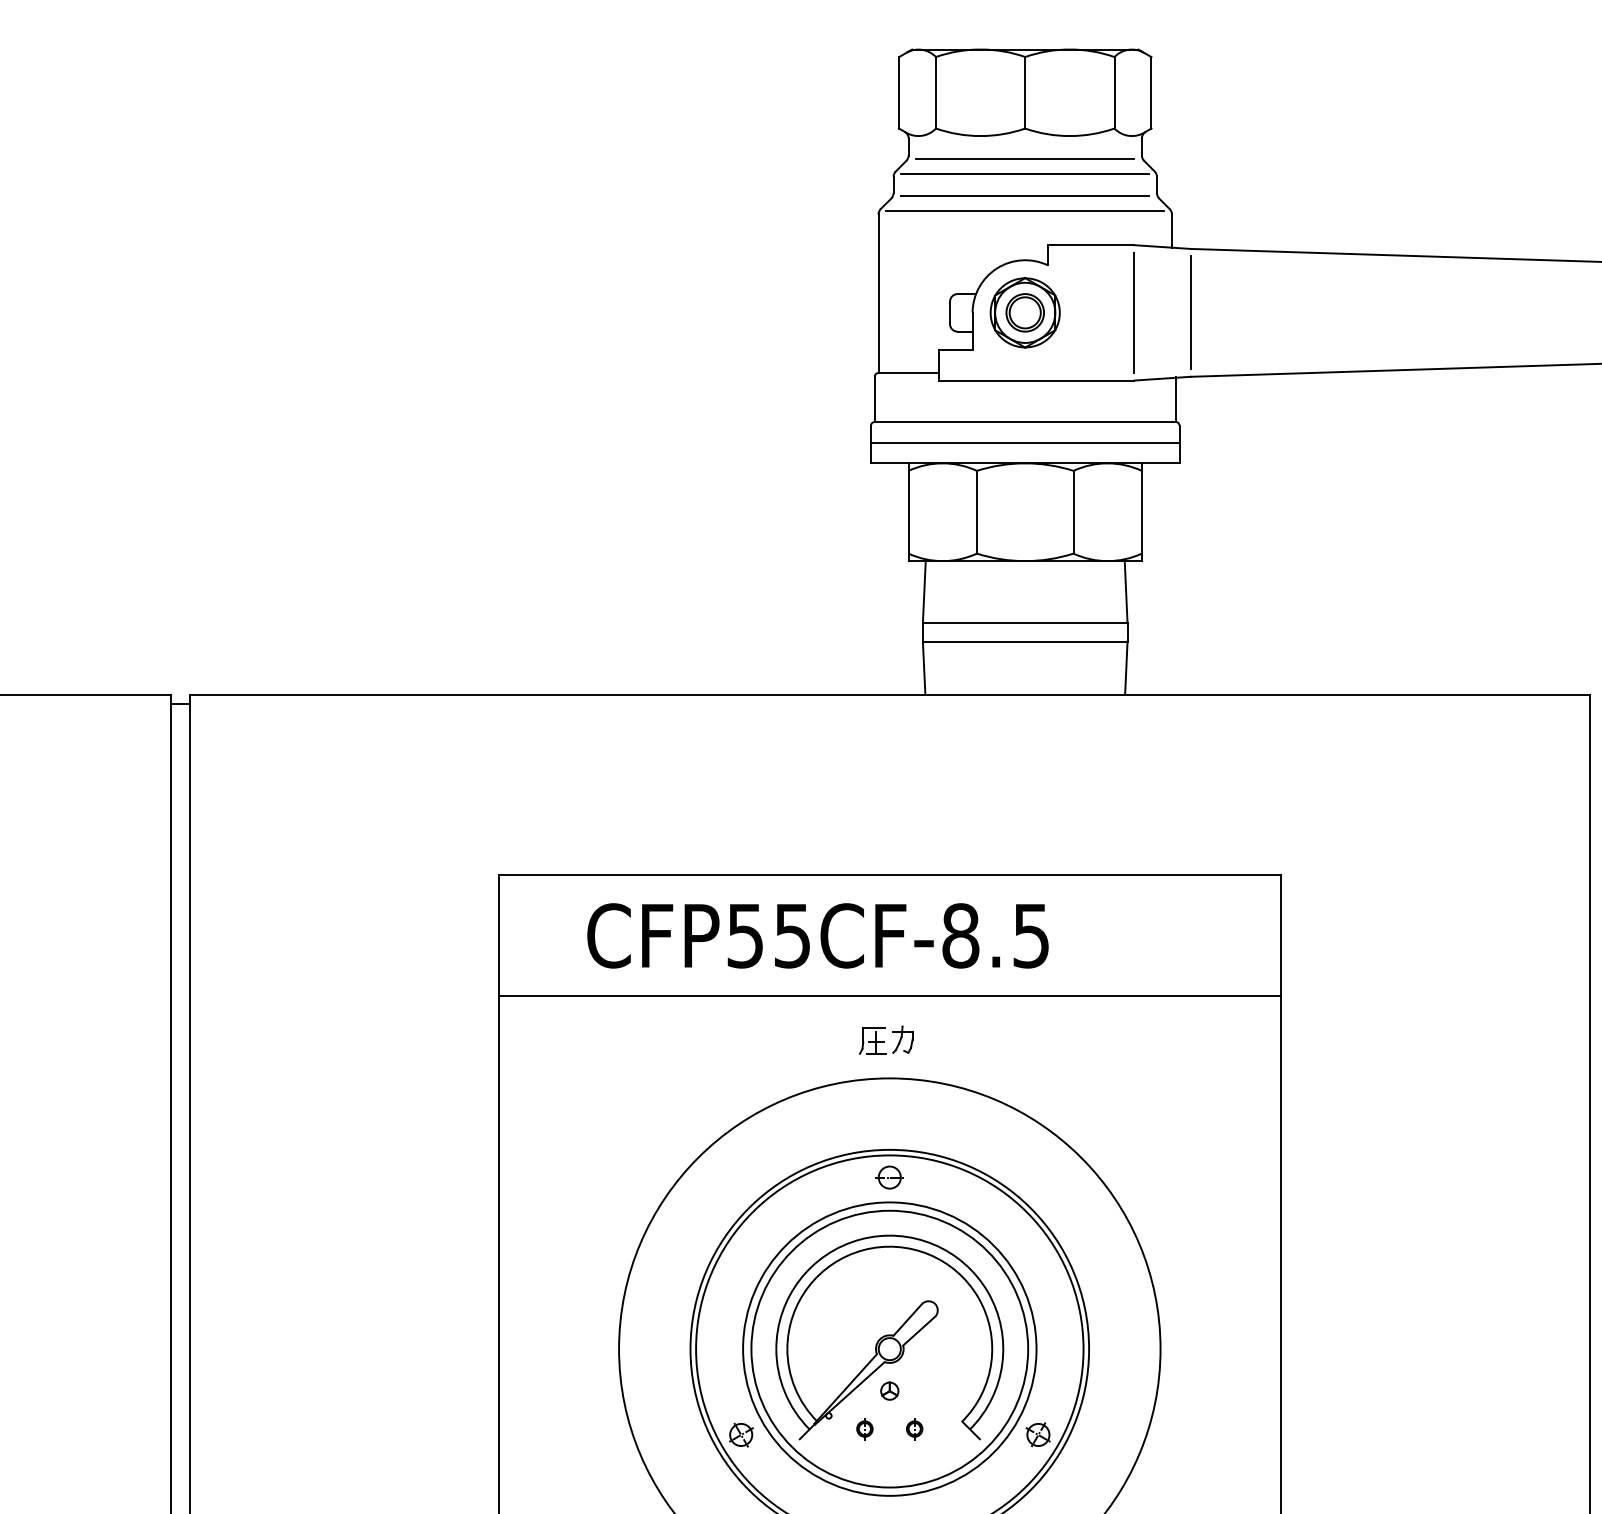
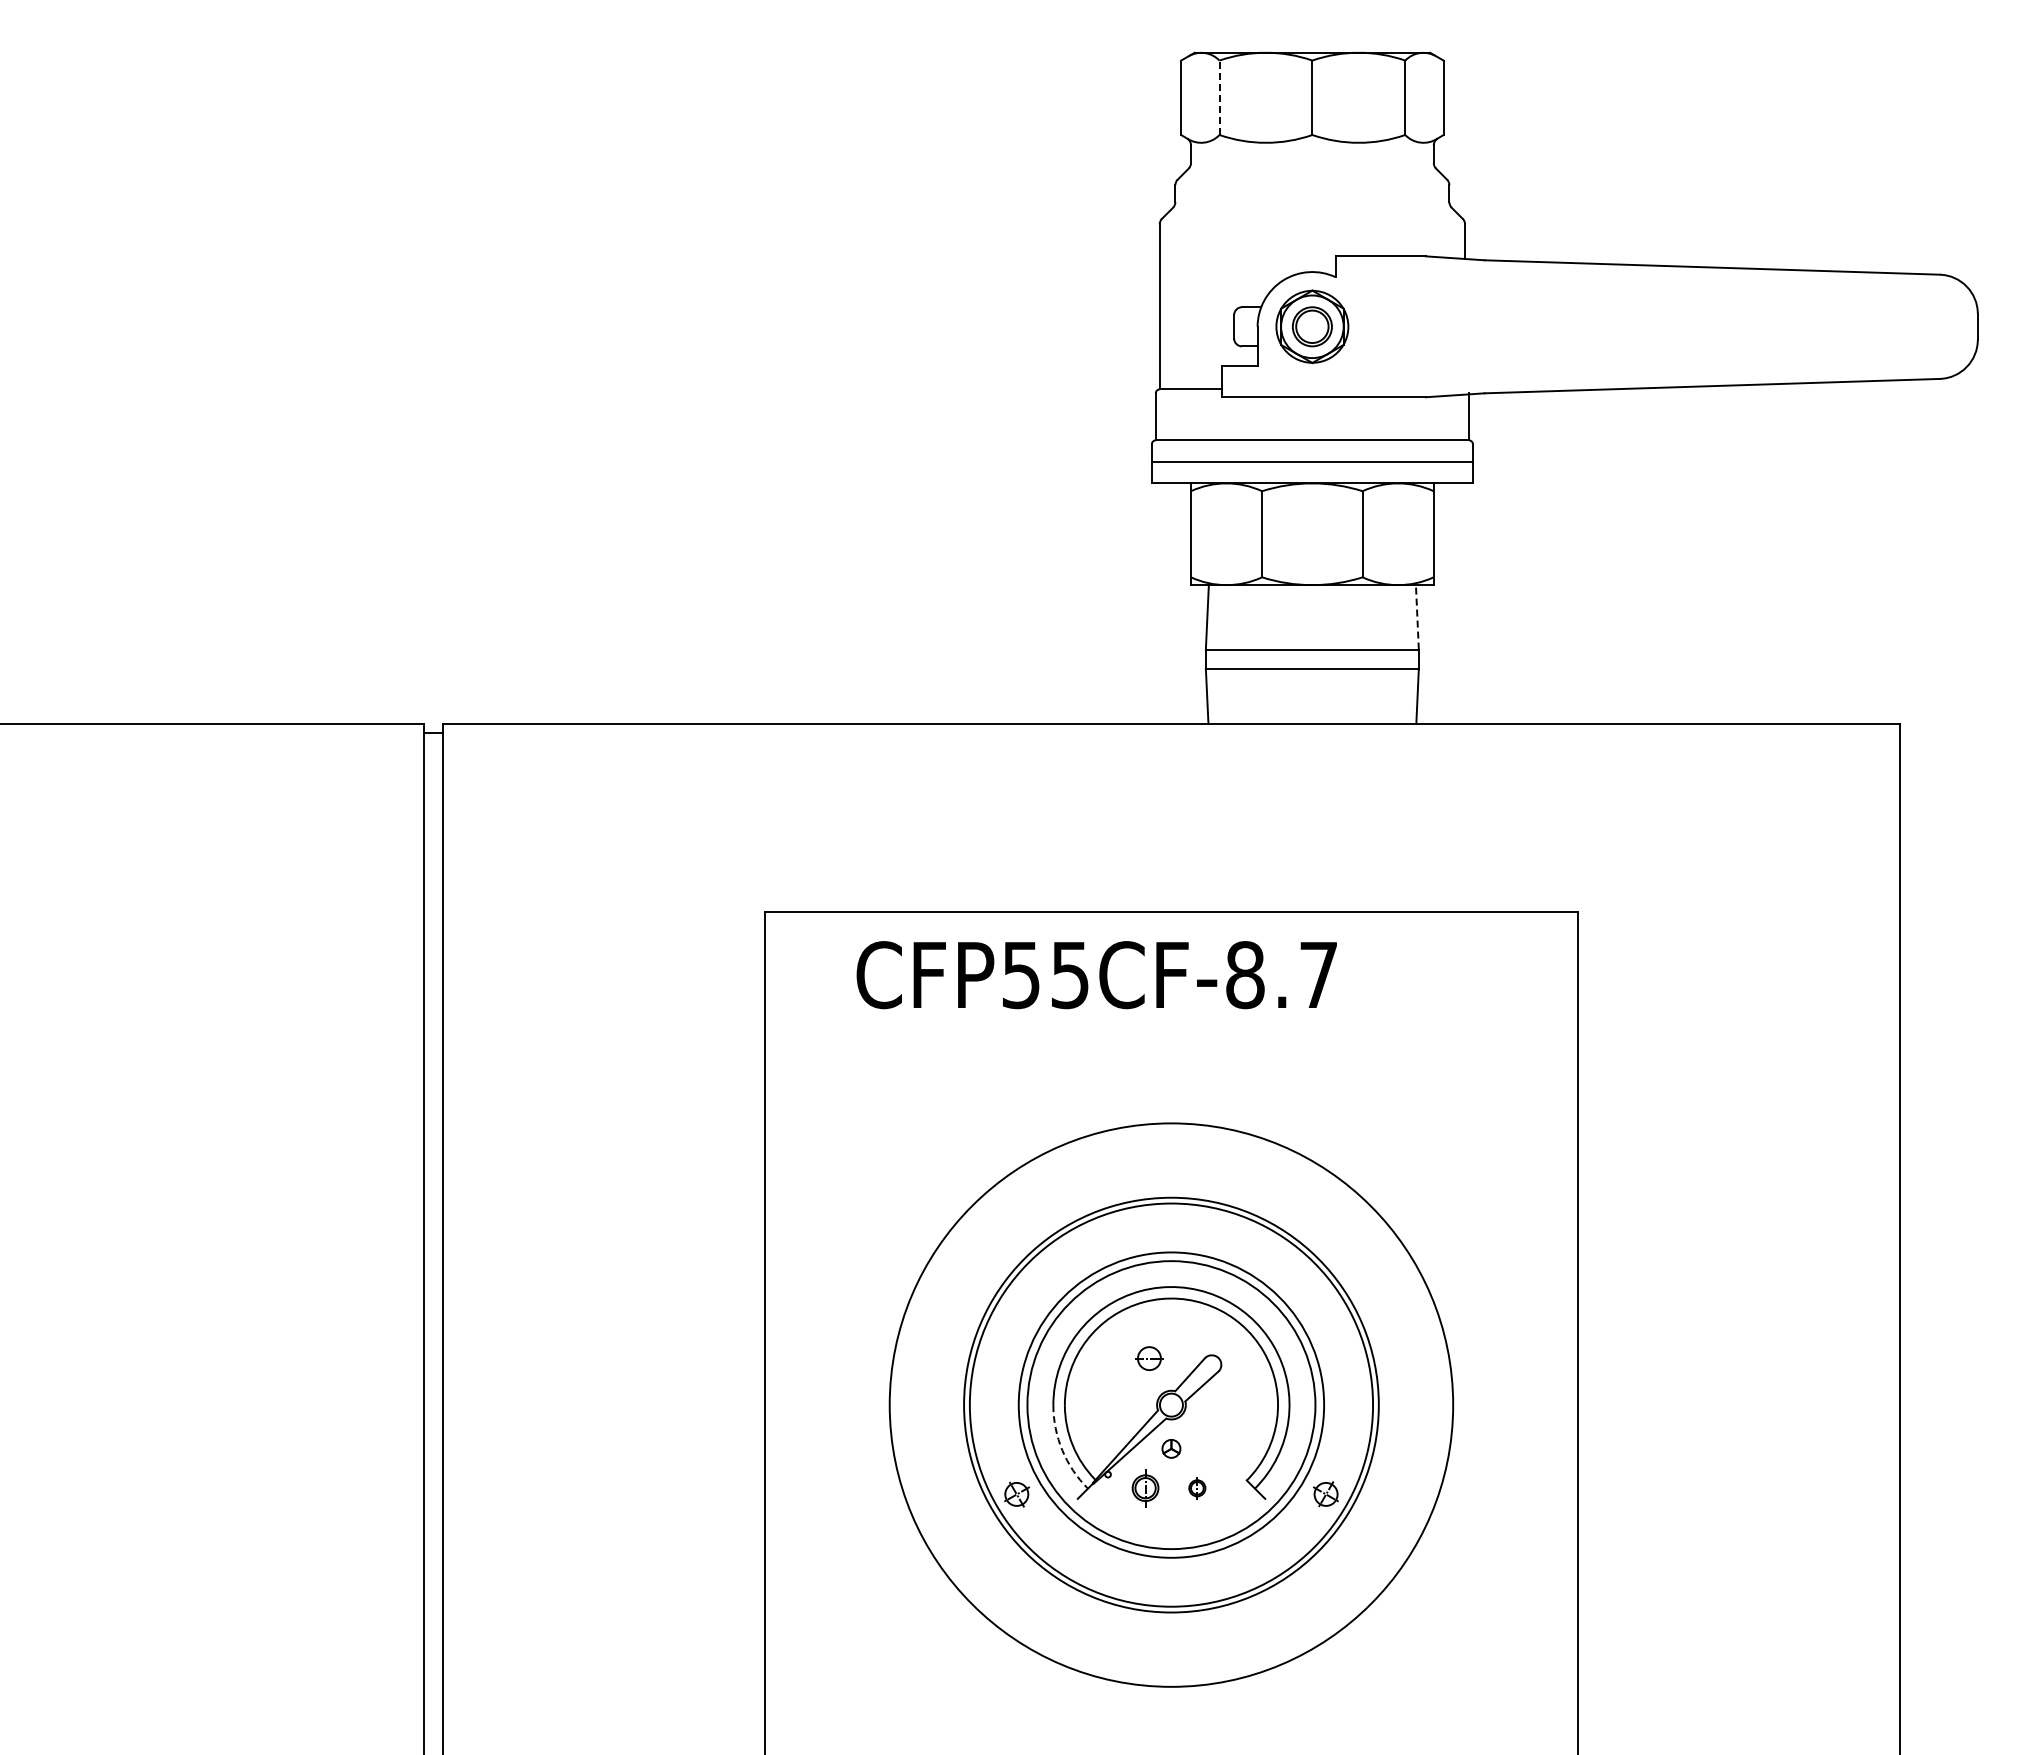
line: (935, 92) -> (1219, 97), solid -> dashed
line: (1024, 158) -> (1311, 166), removed
line: (1025, 173) -> (1312, 181), removed
line: (1025, 196) -> (1312, 205), removed
line: (1025, 211) -> (1312, 221), removed
line: (1133, 312) -> (1425, 326), removed
line: (1190, 312) -> (1484, 326), removed
line: (1126, 591) -> (1417, 616), solid -> dashed
text: (1031, 936) -> (1318, 975), CFP55CF-8.5 -> CFP55CF-8.7
line: (889, 995) -> (1171, 1037), removed
part: (886, 1040) -> (1167, 1083), removed
part: (889, 1177) -> (1149, 1358), moved
arc: (785, 1392) -> (1062, 1450), solid -> dashed
part: (864, 1429) -> (1145, 1488), size x1.6

